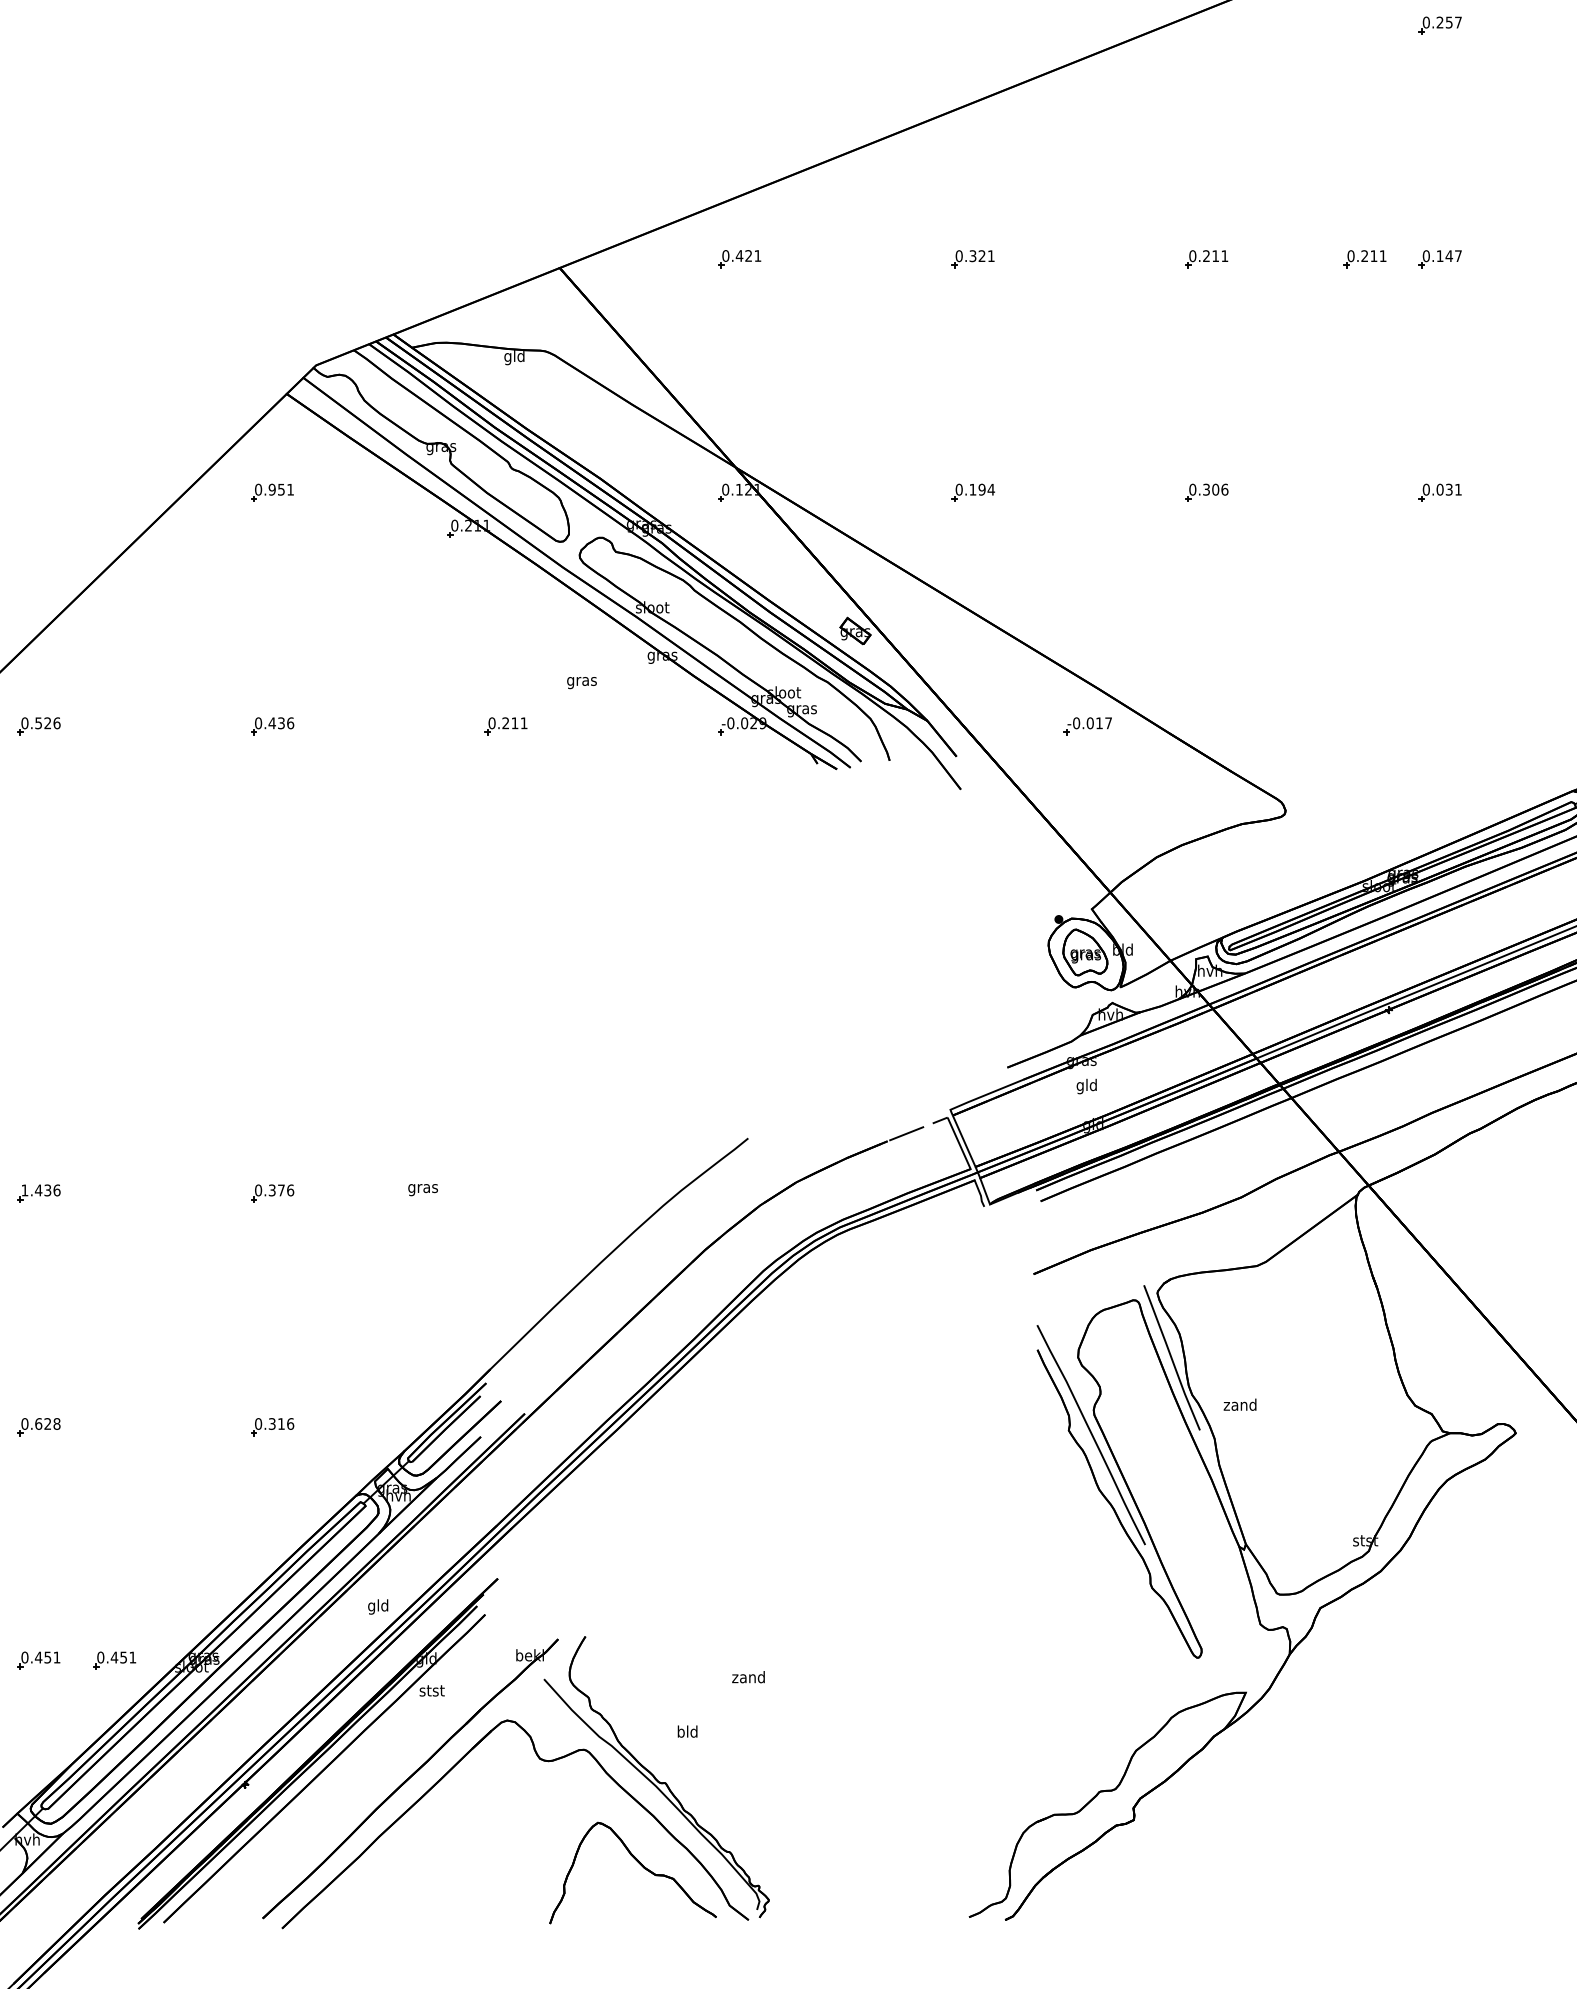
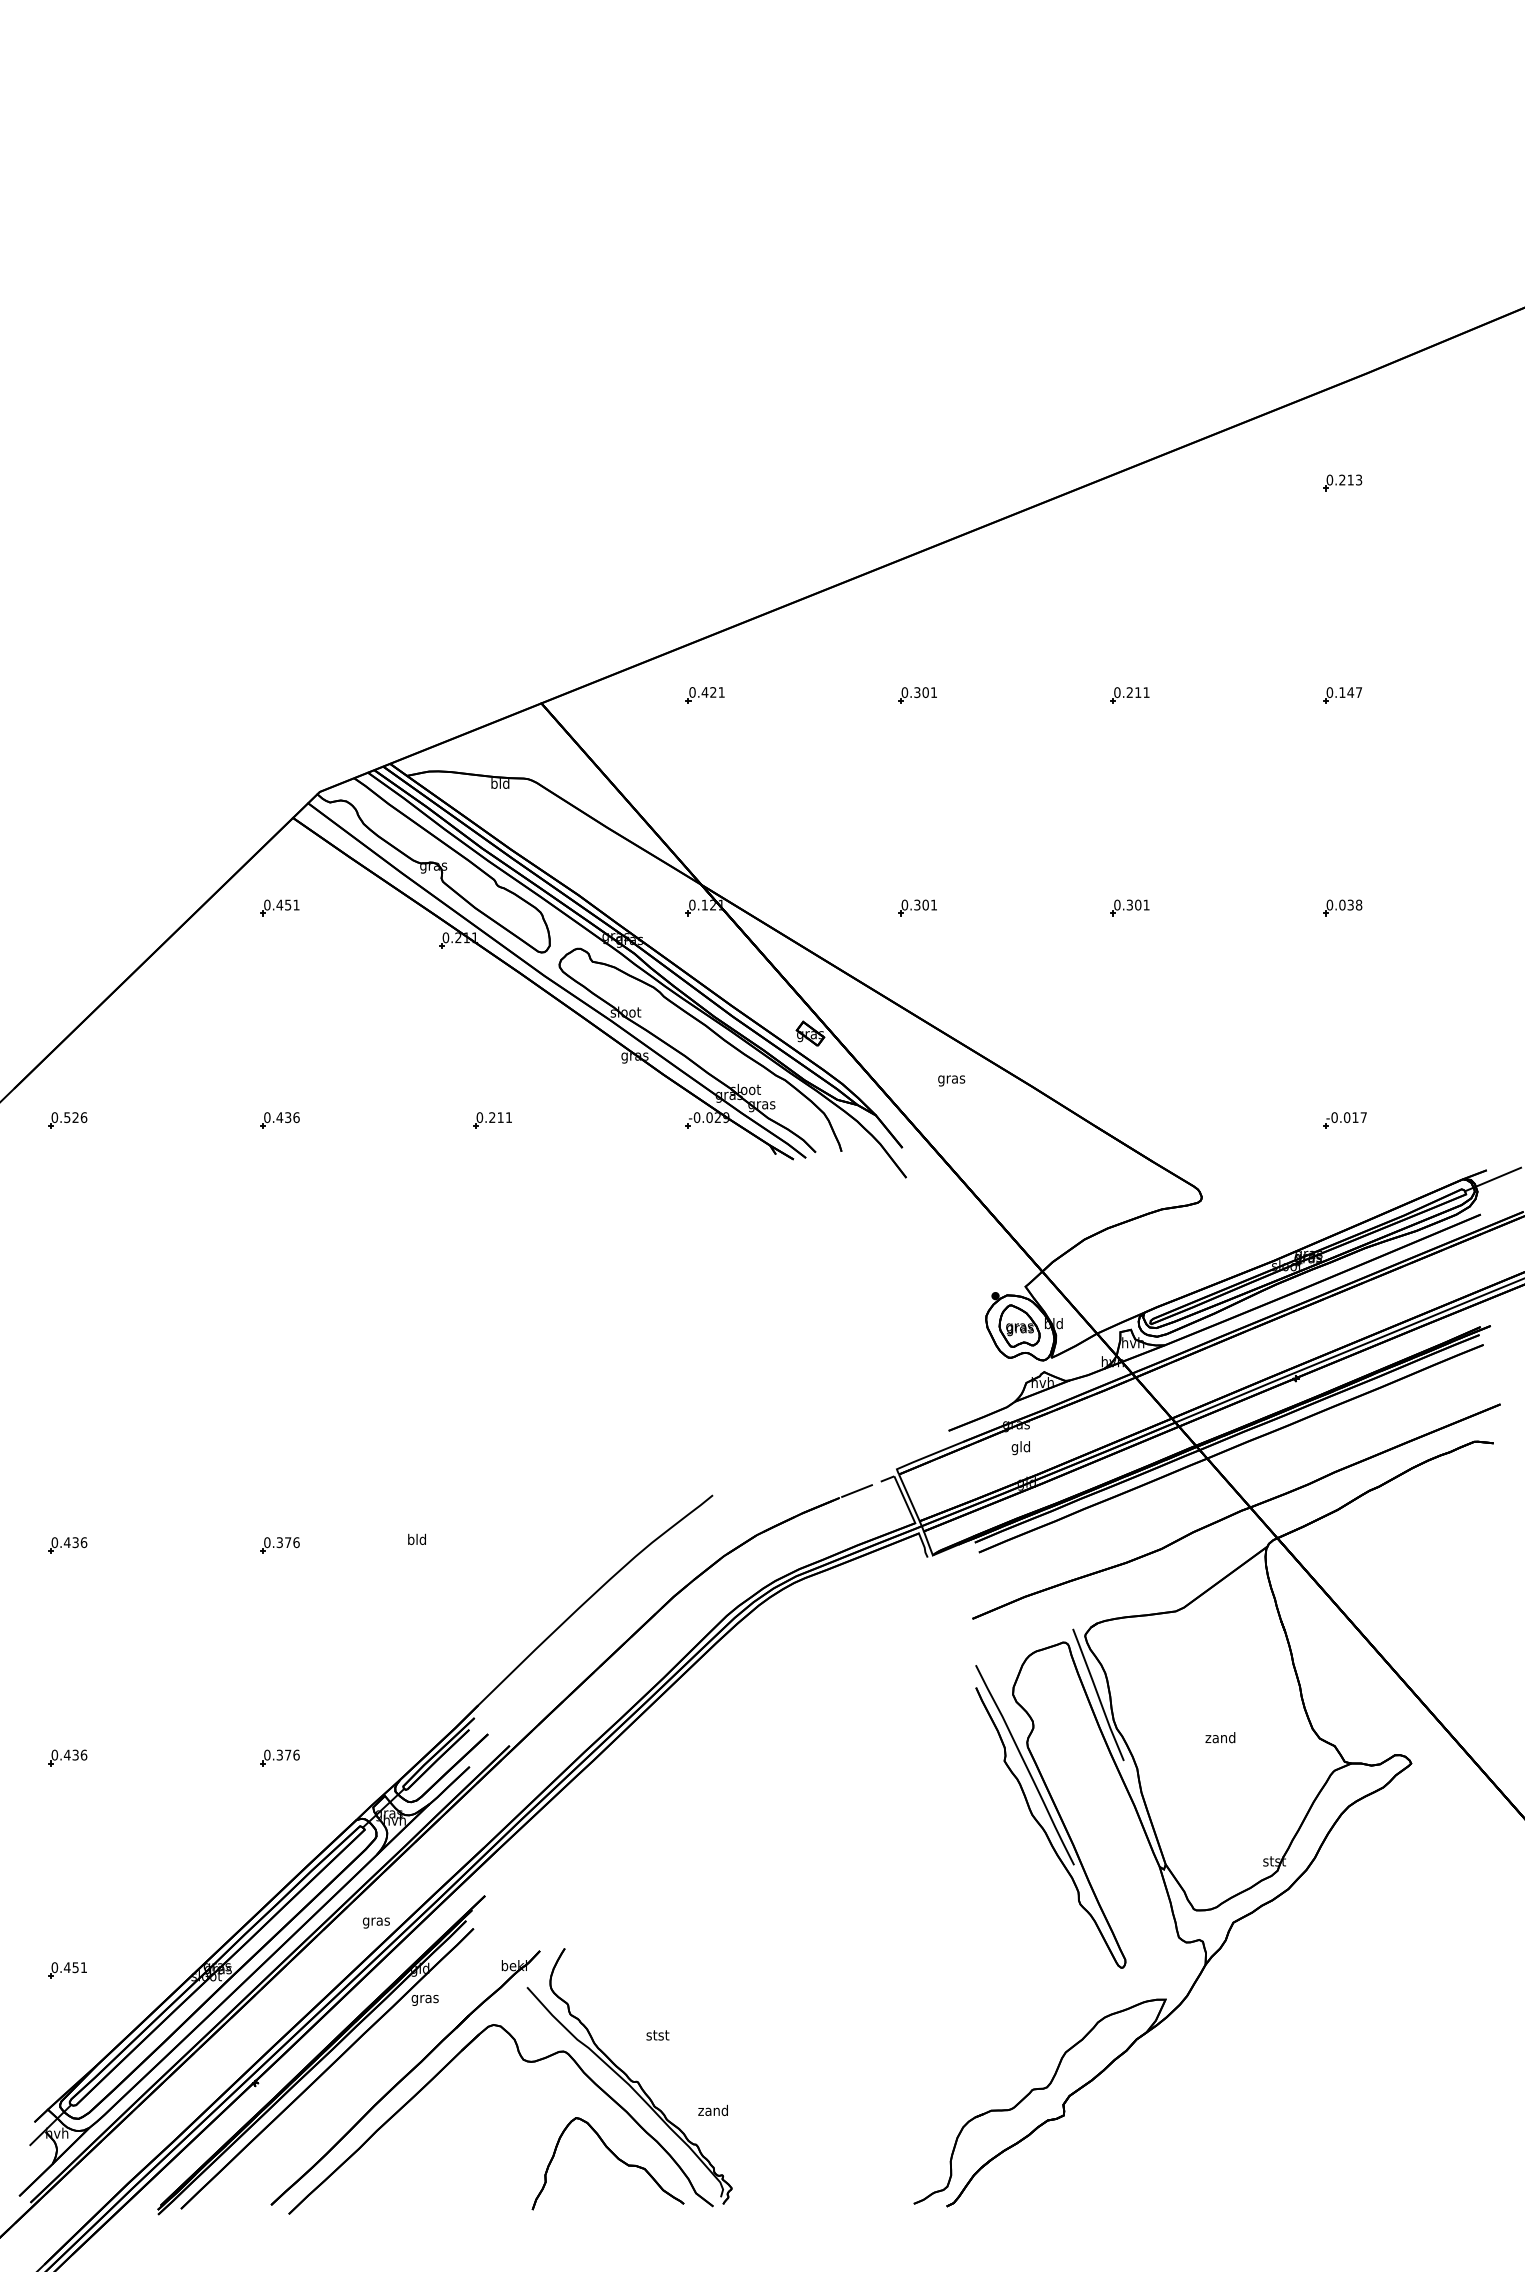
text: (1453, 21) -> (1354, 479), 0.257 -> 0.213
text: (981, 256) -> (925, 692), 0.321 -> 0.301
part: (1364, 259) -> (1273, 695), removed
text: (508, 357) -> (494, 784), gld -> bld
text: (271, 489) -> (279, 904), 0.951 -> 0.451
text: (981, 489) -> (925, 904), 0.194 -> 0.301
text: (1224, 489) -> (1146, 904), 0.306 -> 0.301
text: (1457, 489) -> (1358, 904), 0.031 -> 0.038
text: (581, 682) -> (951, 1080), moved
part: (1087, 726) -> (1344, 1120), moved
text: (422, 1188) -> (416, 1540), gras -> bld
text: (24, 1190) -> (54, 1542), 1.436 -> 0.436
text: (1240, 1404) -> (1220, 1737), moved
text: (47, 1423) -> (75, 1754), 0.628 -> 0.436
text: (281, 1423) -> (288, 1754), 0.316 -> 0.376
text: (377, 1606) -> (375, 1921), gld -> gras
part: (114, 1660) -> (136, 1970), removed
text: (747, 1676) -> (712, 2109), moved
text: (431, 1691) -> (424, 1998), stst -> gras
text: (687, 1731) -> (657, 2034), bld -> stst

